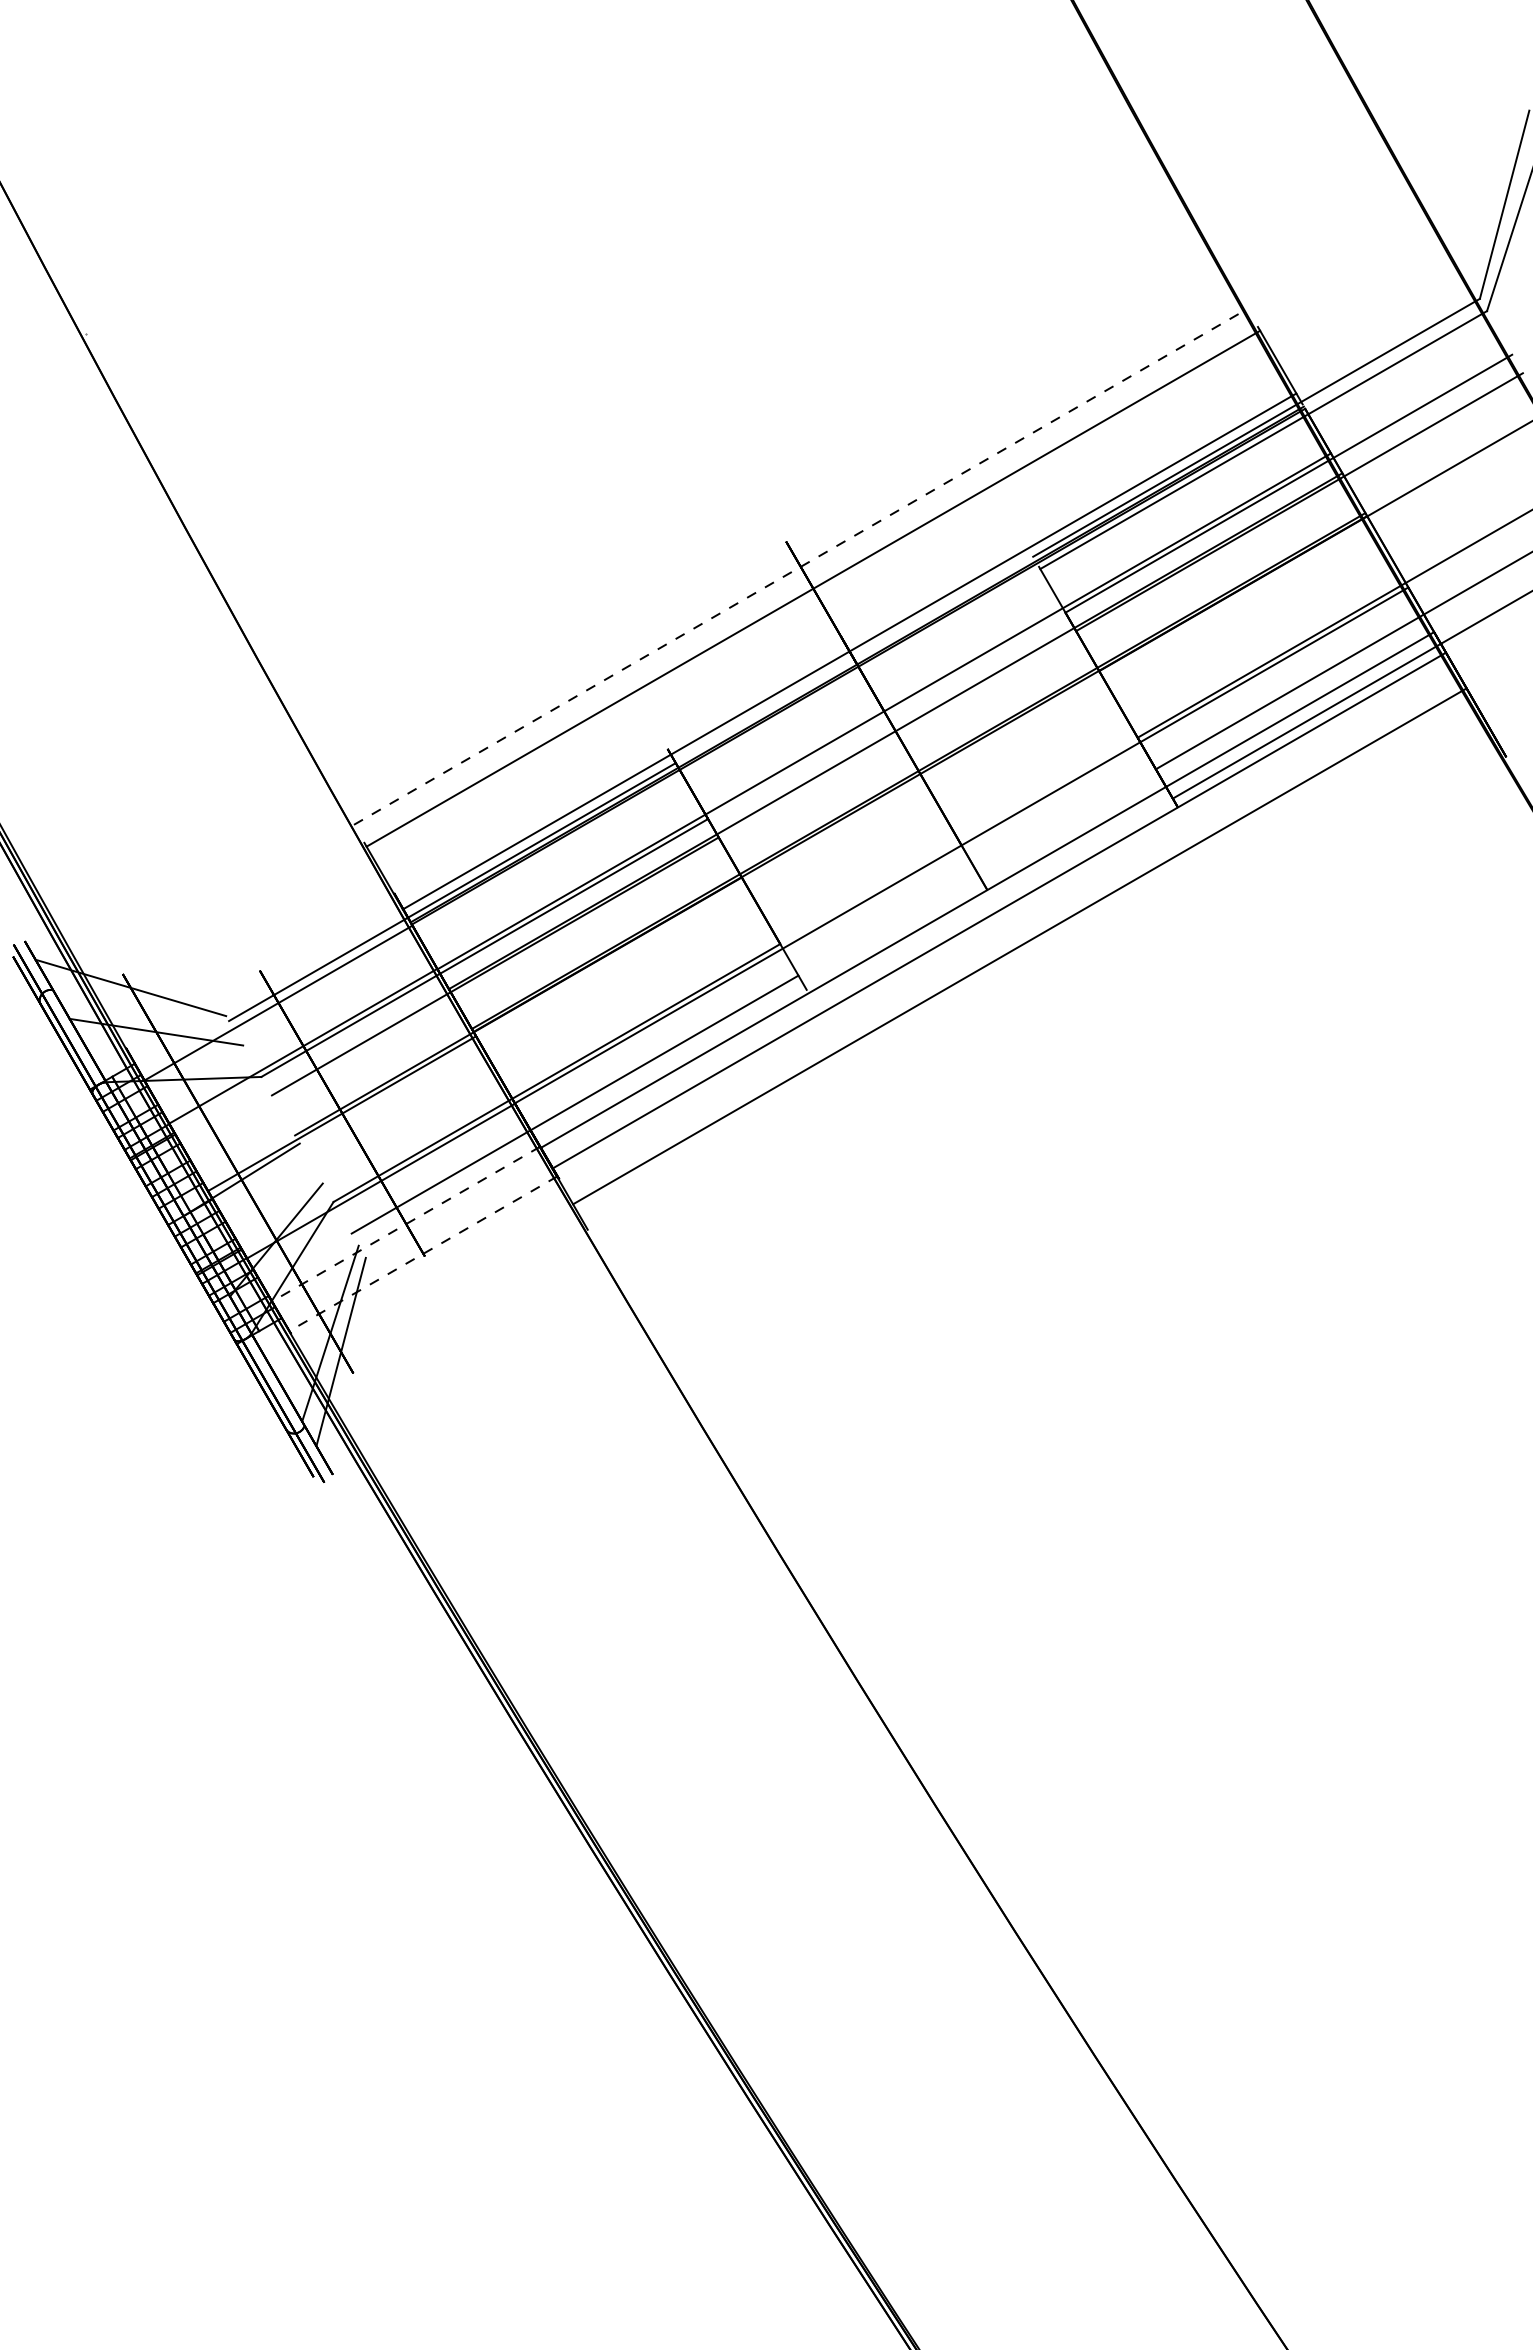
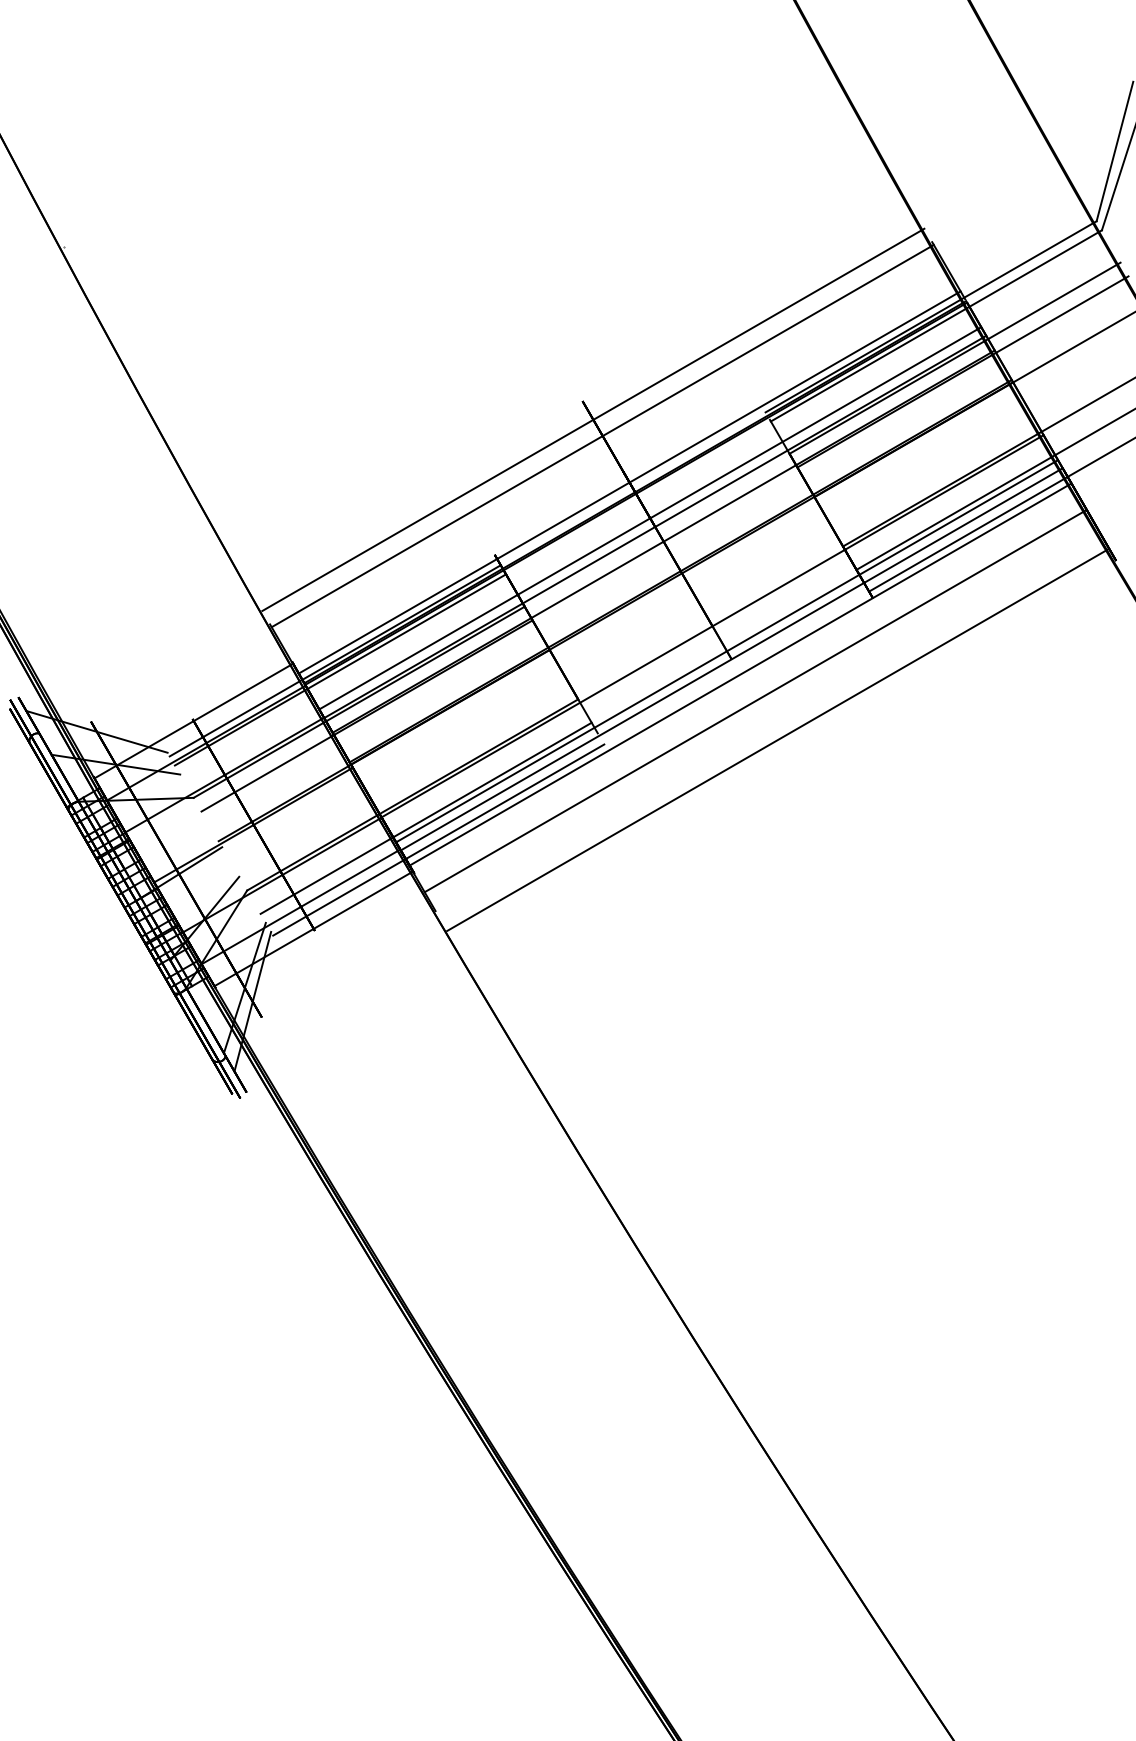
line: (800, 566) -> (593, 419), dashed -> solid
line: (877, 699) -> (650, 518), added
line: (980, 879) -> (726, 651), added
line: (459, 904) -> (340, 670), added
line: (261, 972) -> (193, 720), added
line: (1049, 998) -> (777, 739), added
line: (591, 1133) -> (438, 839), added
line: (406, 1224) -> (301, 907), dashed -> solid
line: (423, 1253) -> (313, 928), dashed -> solid

